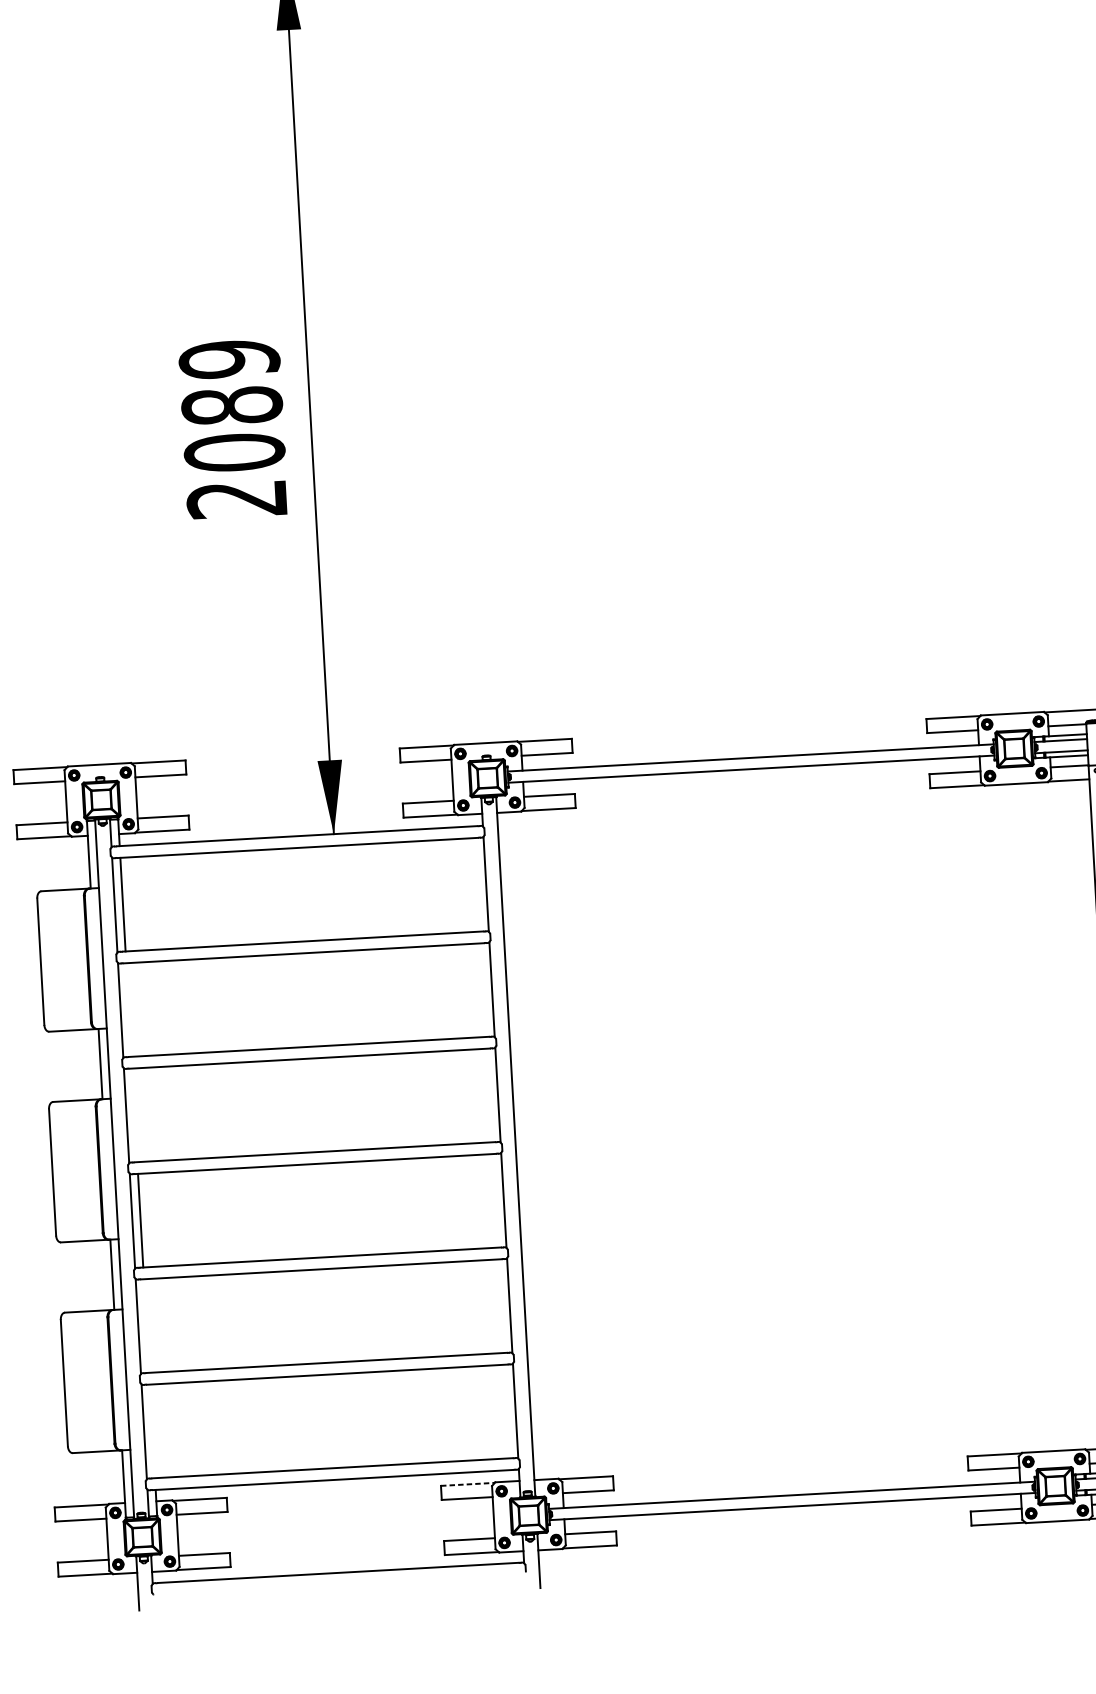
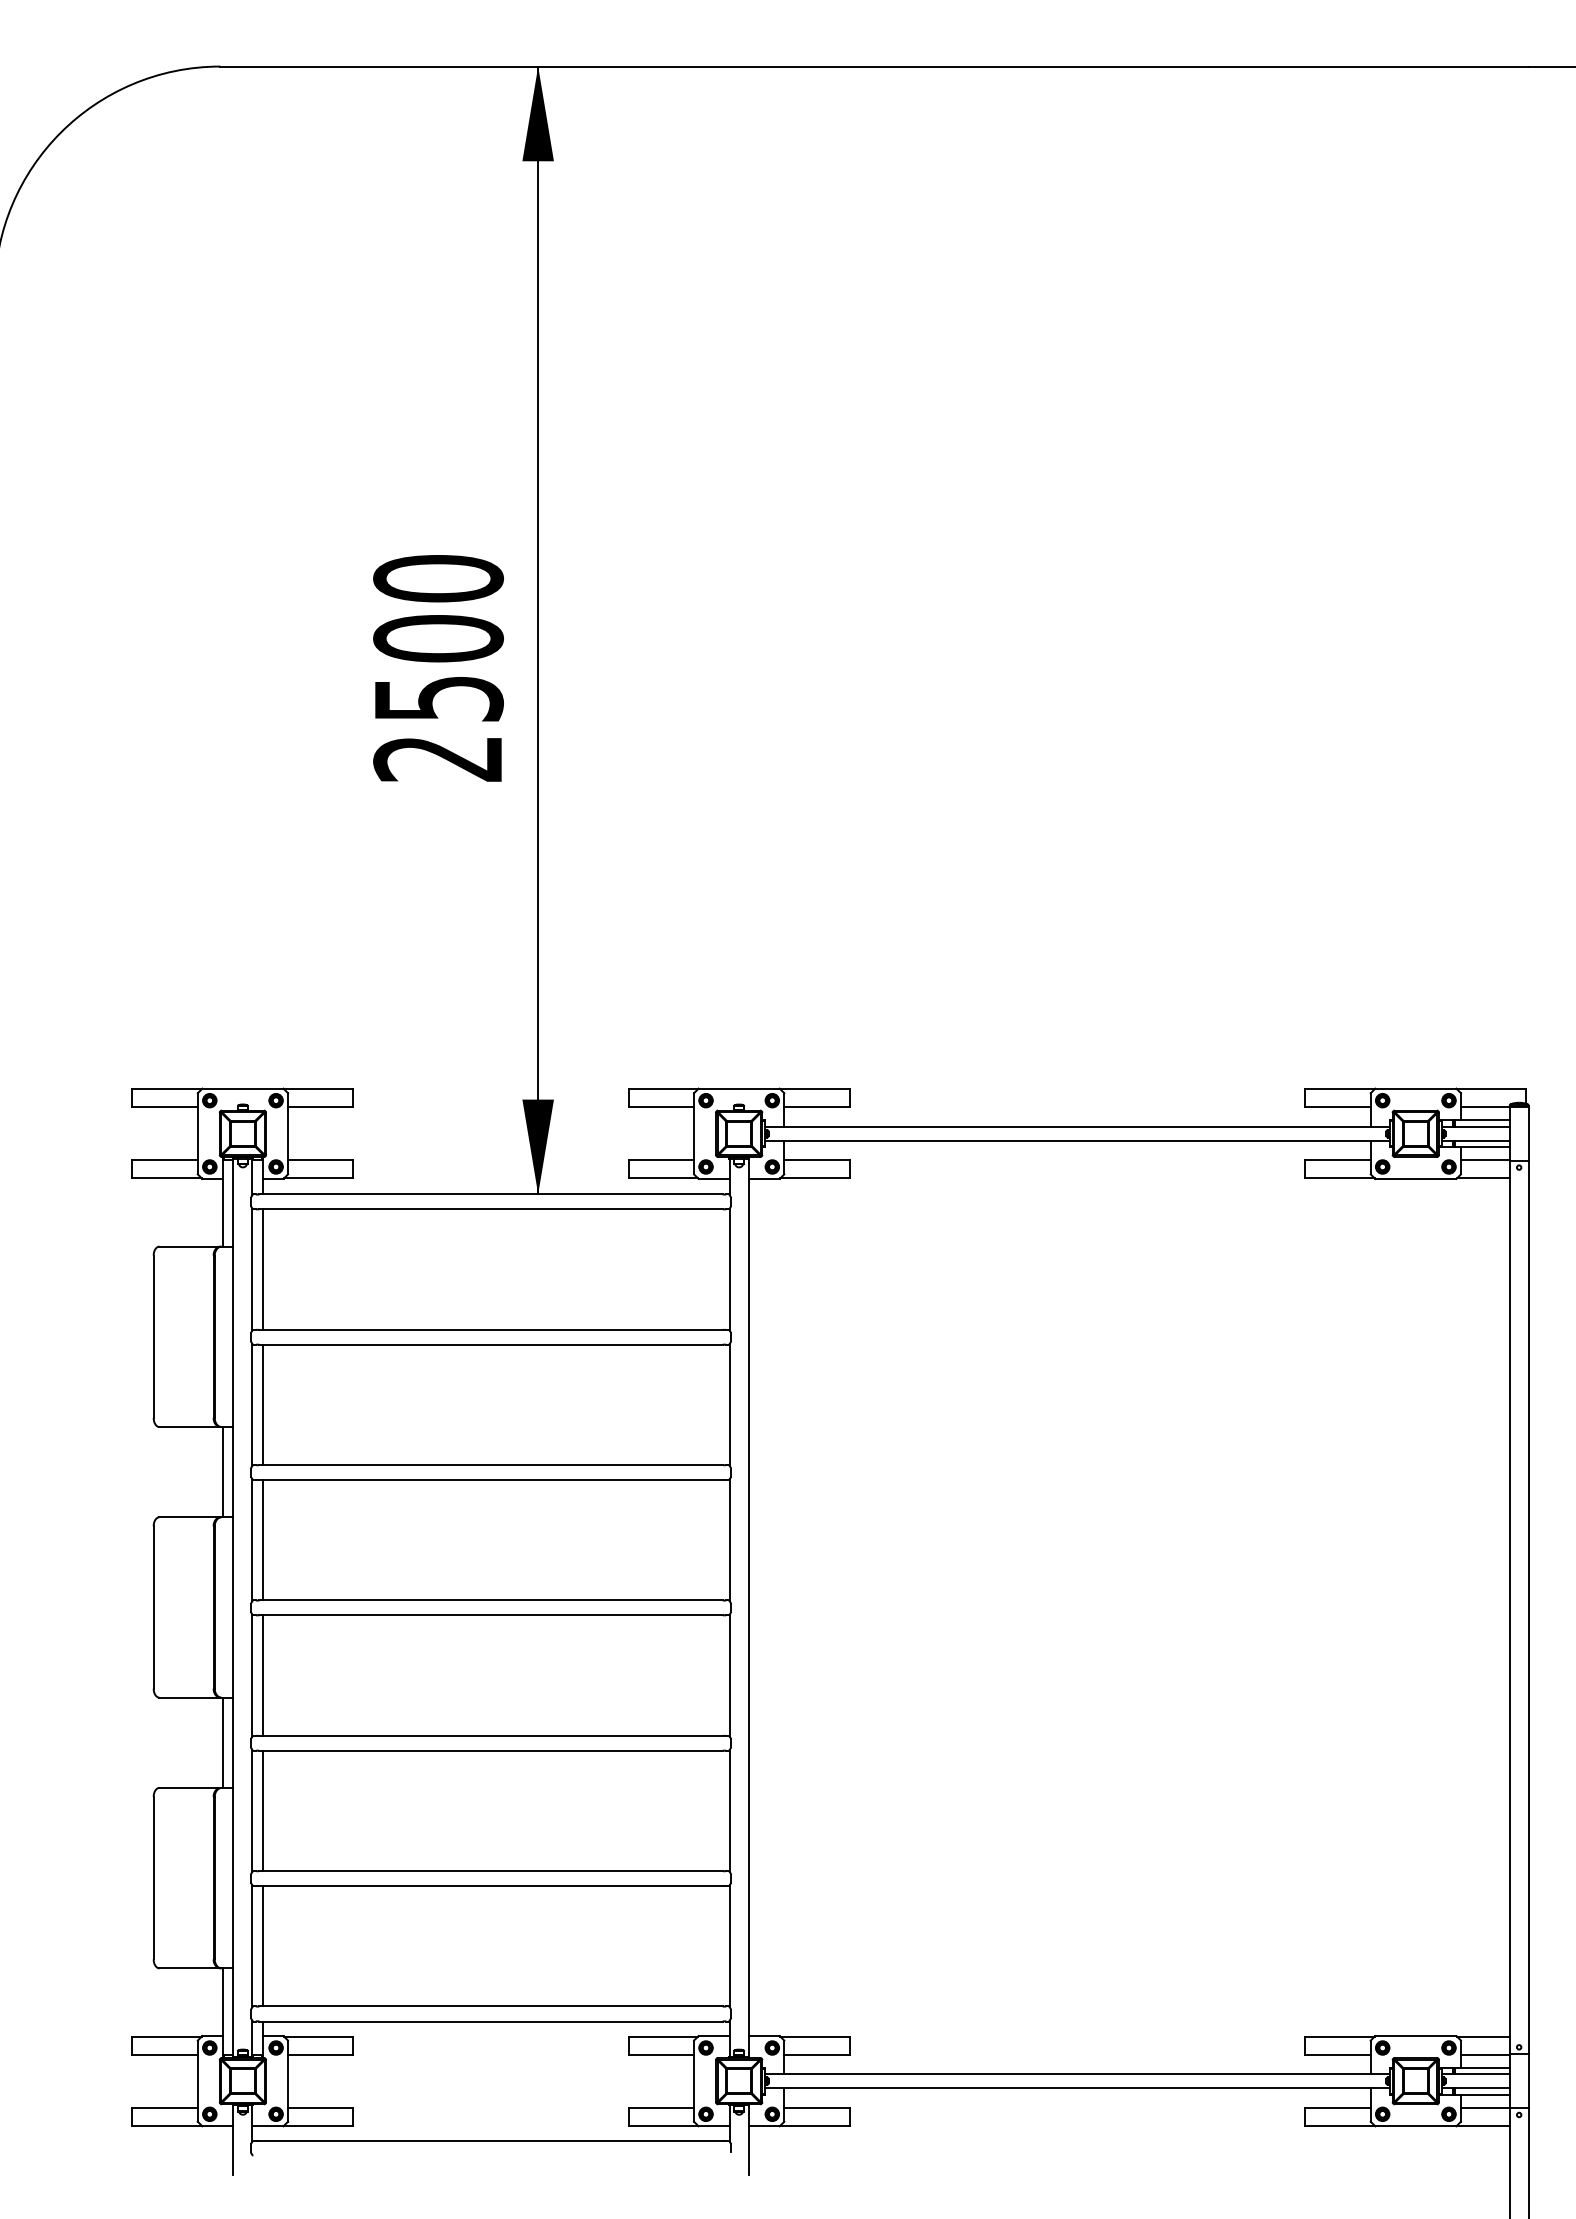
text: (232, 405) -> (438, 638), 2089 -> 2500
line: (129, 1009) -> (263, 1404), added
line: (135, 1115) -> (263, 1540), added
line: (146, 1325) -> (263, 1810), added
line: (152, 1431) -> (263, 1946), added
line: (468, 1484) -> (663, 2036), dashed -> solid

